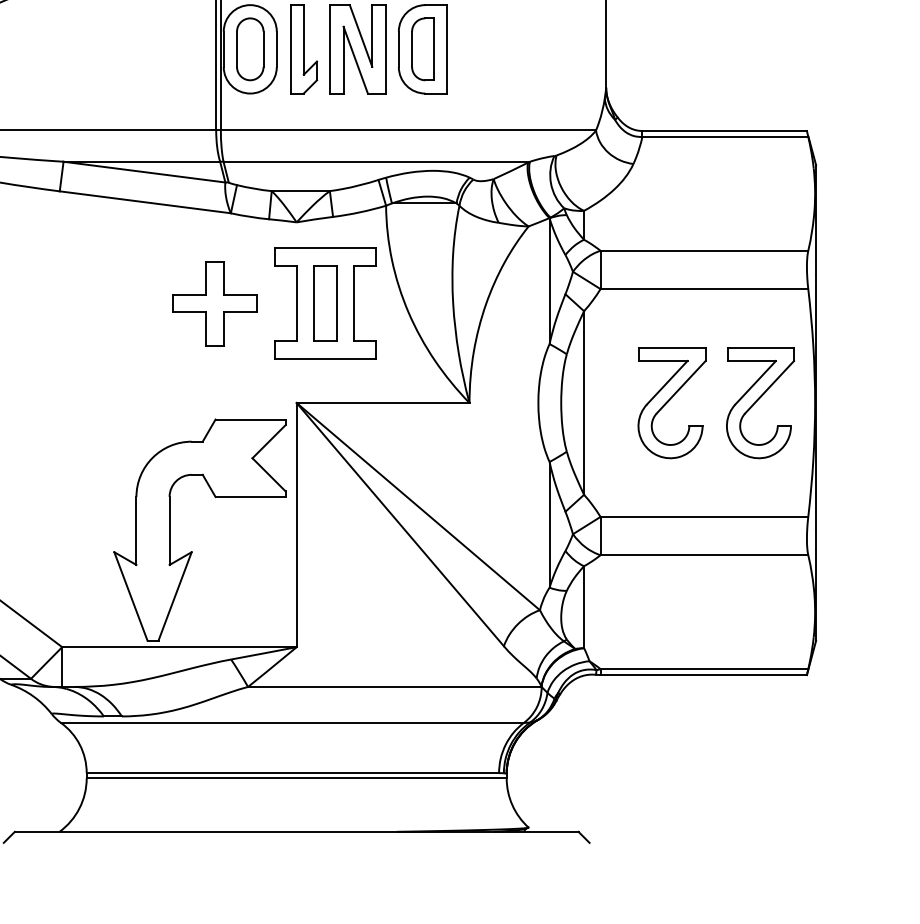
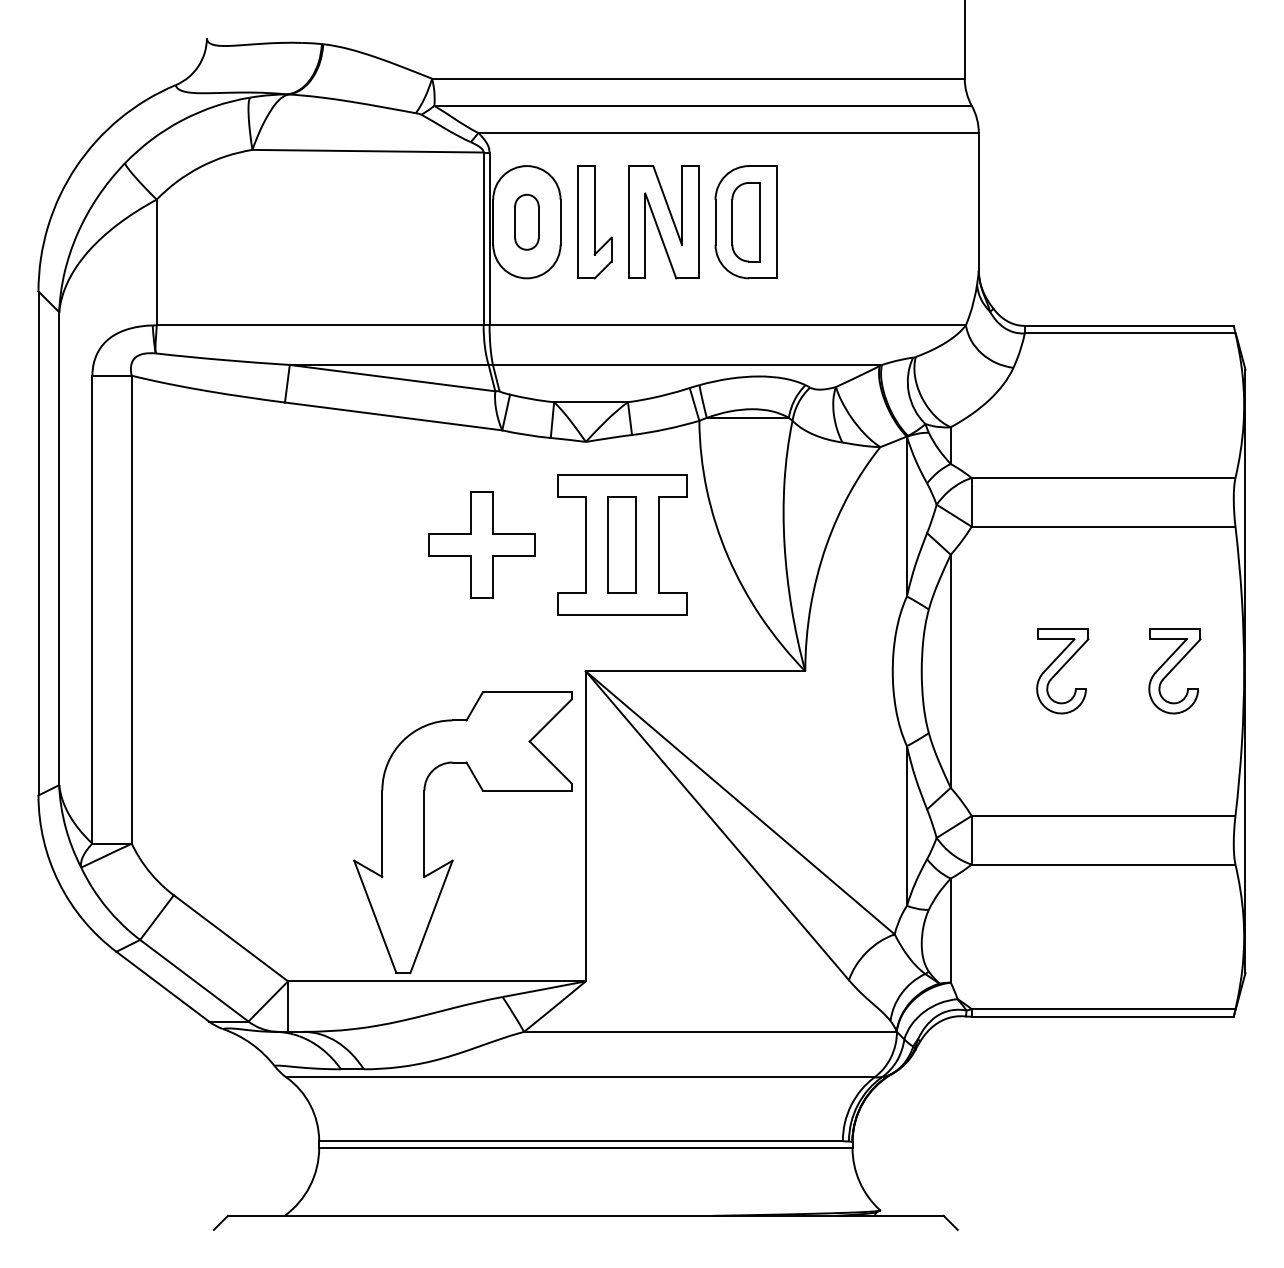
part: (249, 49) -> (526, 222), size x0.7
part: (672, 403) -> (1062, 671), size x0.6
part: (760, 403) -> (1174, 671), size x0.6

